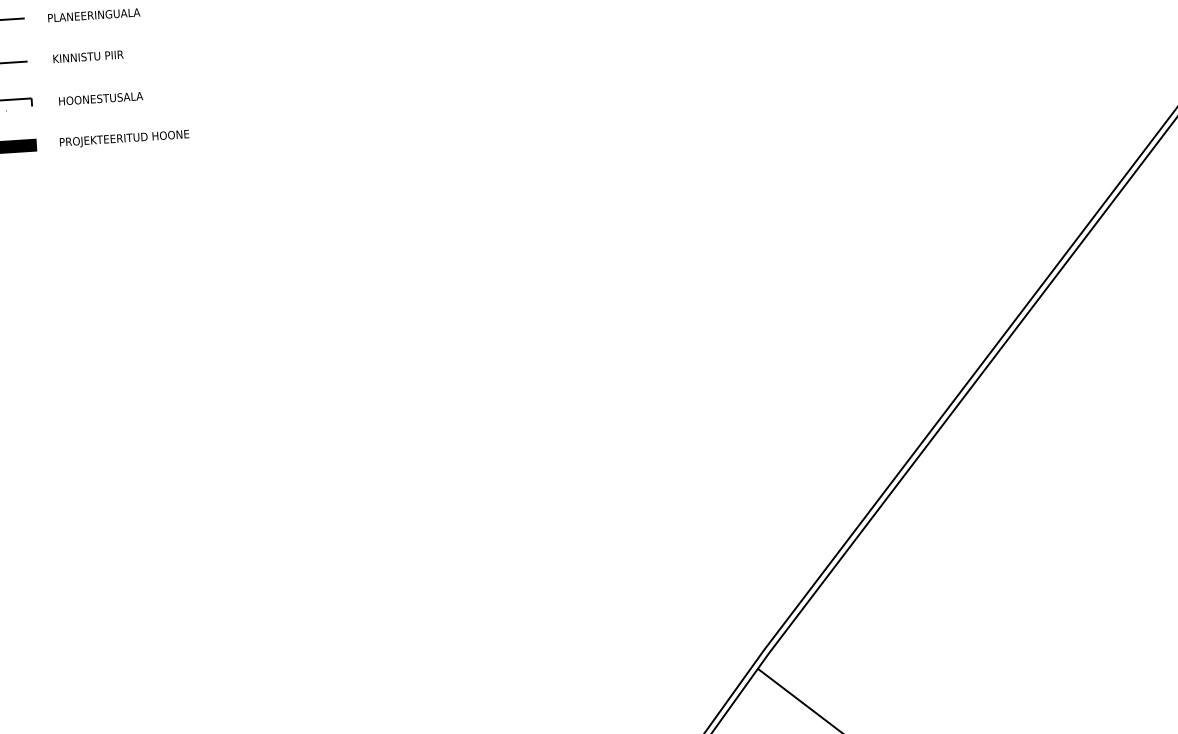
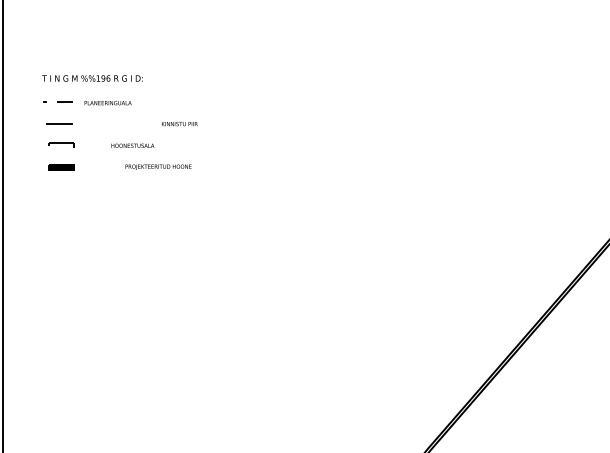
text: (87, 55) -> (179, 123), moved
text: (100, 98) -> (132, 145), moved
text: (124, 137) -> (158, 166), moved

